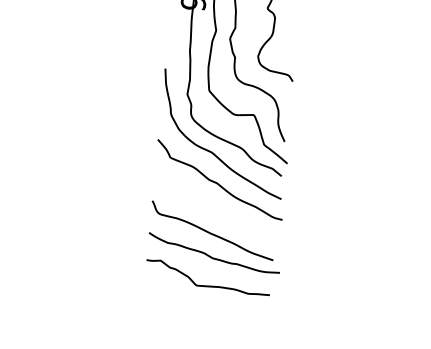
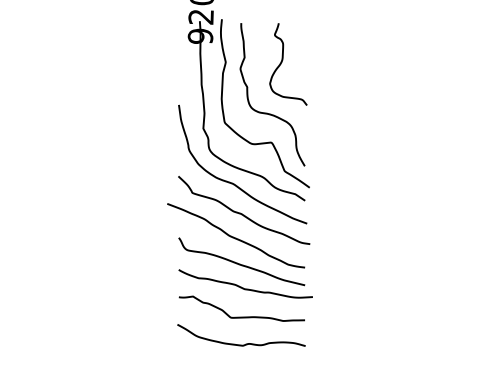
curve: (209, 206) -> (236, 237), added
curve: (208, 312) -> (245, 343), added

